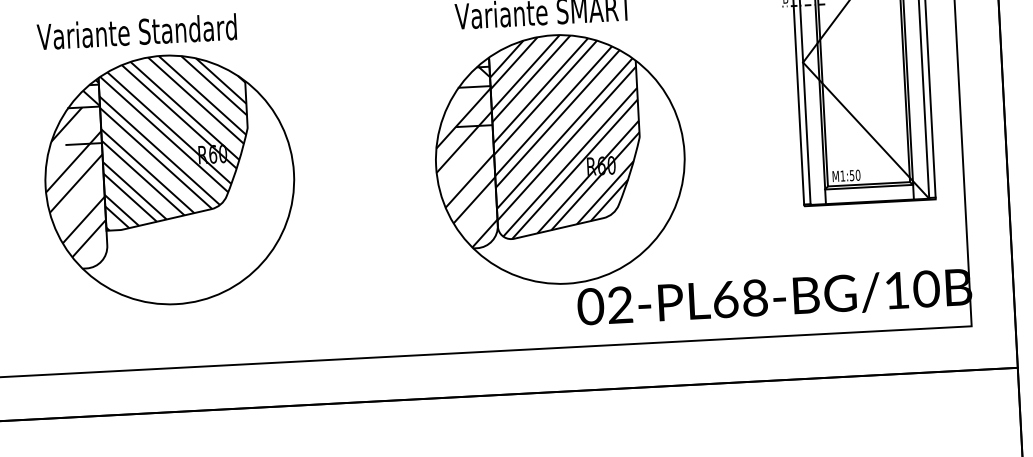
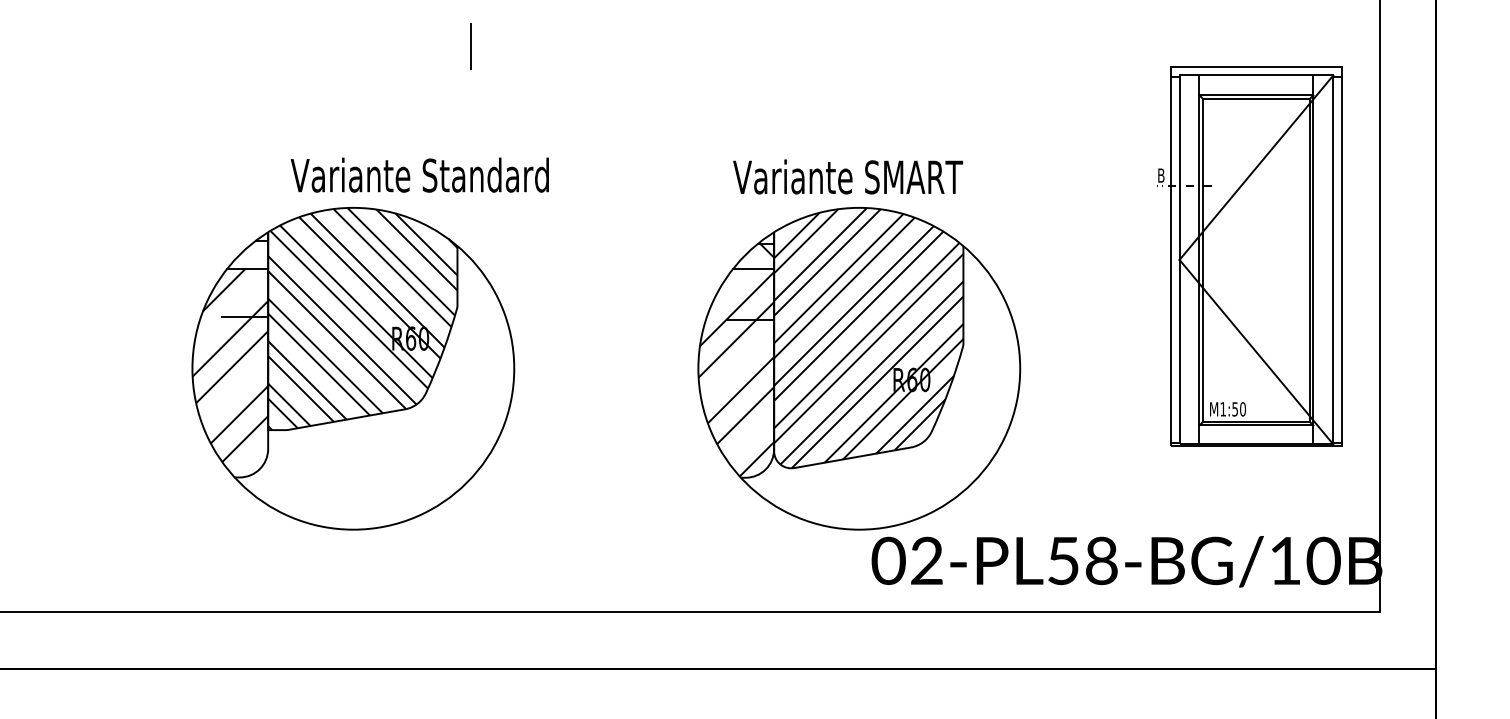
text: (136, 31) -> (419, 174), moved
hatch: (91, 93) -> (257, 251), removed
text: (725, 300) -> (1063, 561), 02-PL68-BG/10B -> 02-PL58-BG/10B

